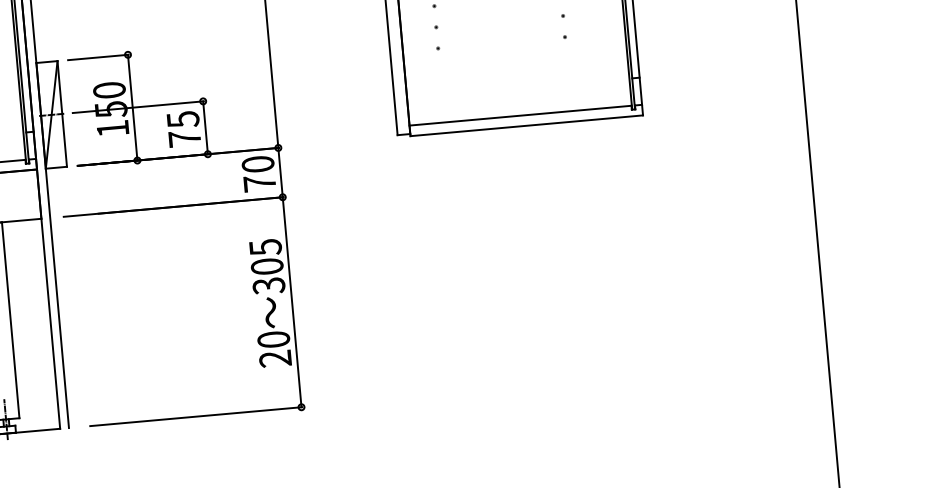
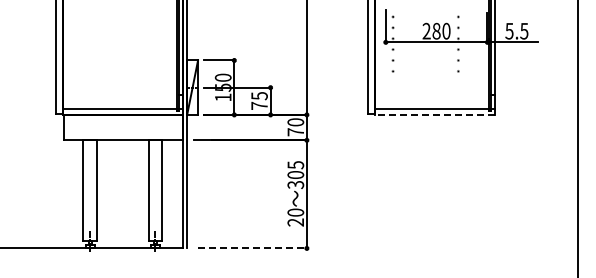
line: (526, 125) -> (434, 114), solid -> dashed
line: (195, 416) -> (252, 248), solid -> dashed

